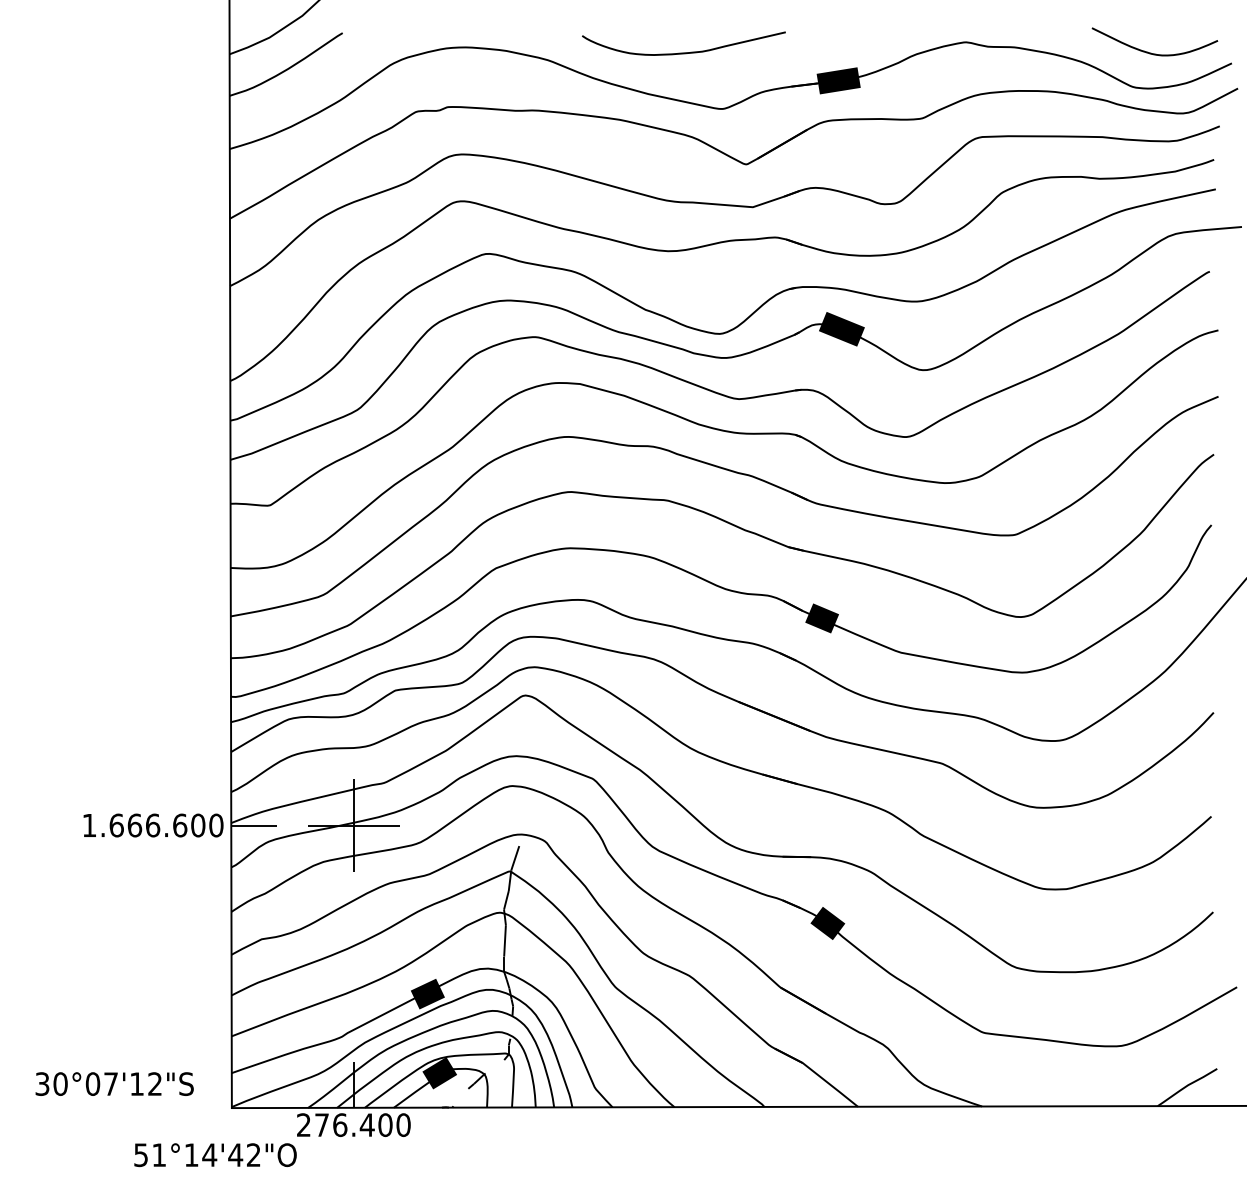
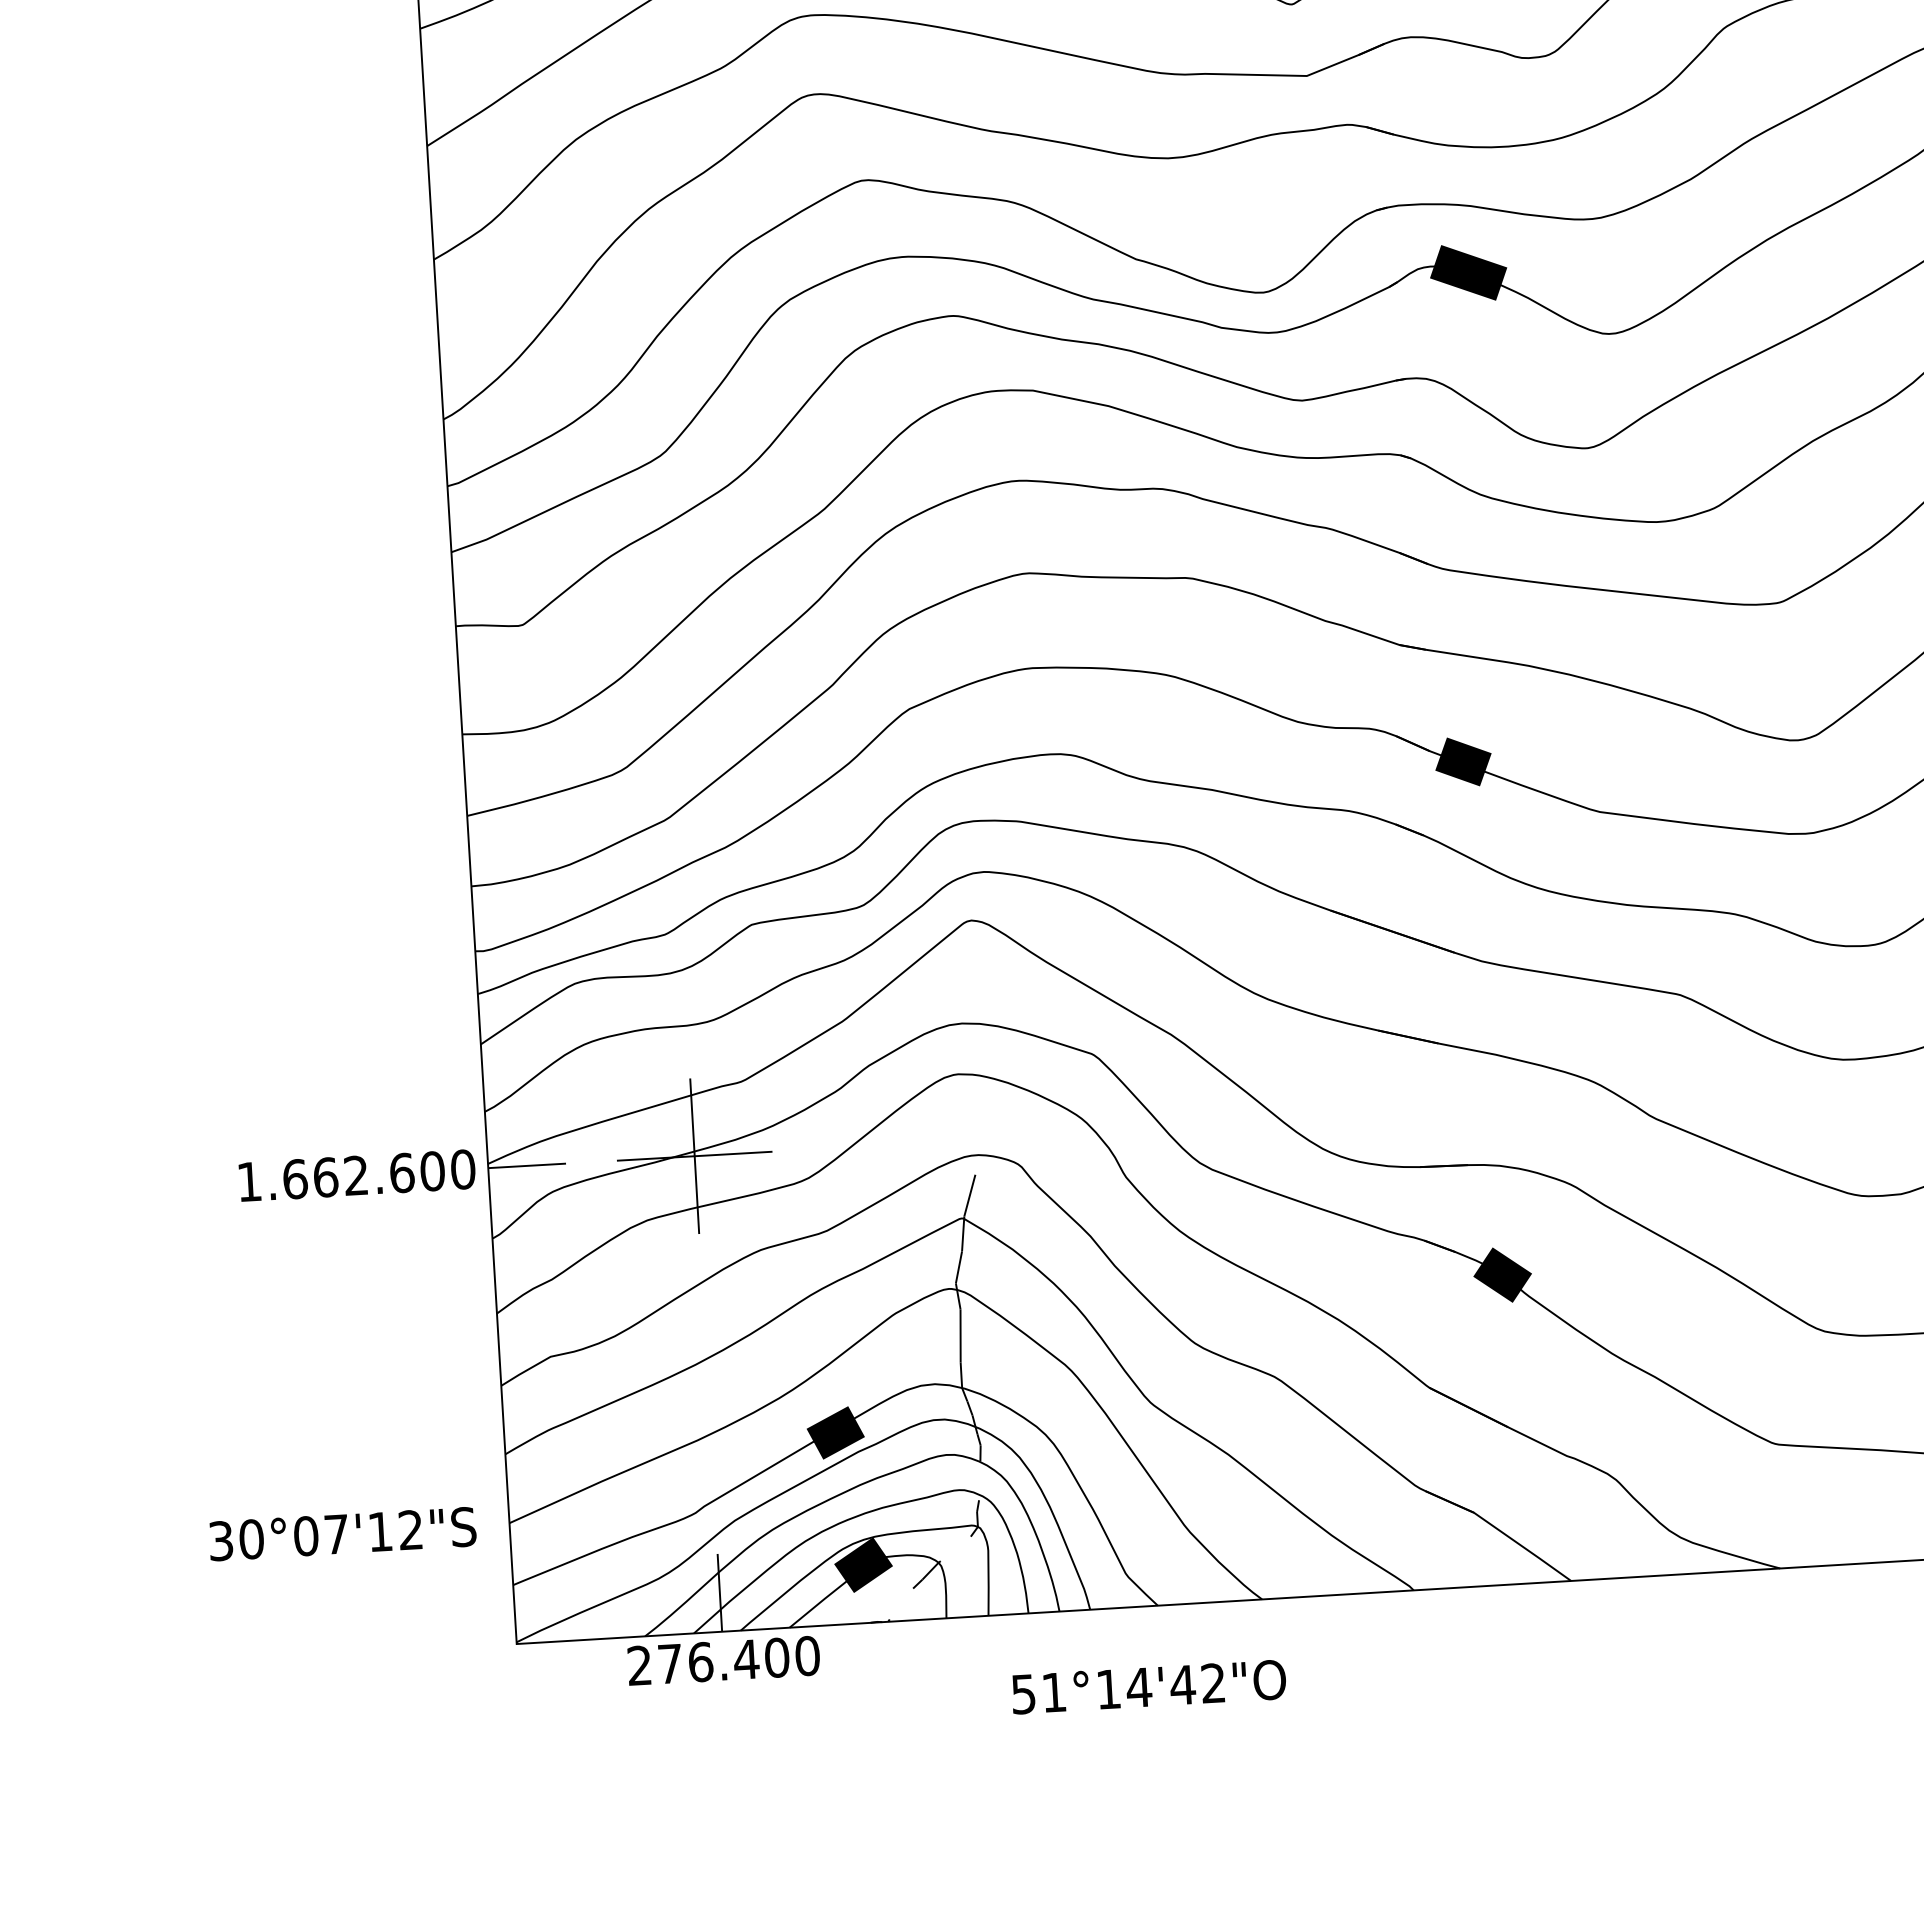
text: (153, 825) -> (357, 1175), 1.666.600 -> 1.662.600
text: (114, 1083) -> (342, 1533), moved
text: (215, 1155) -> (1148, 1687), moved

